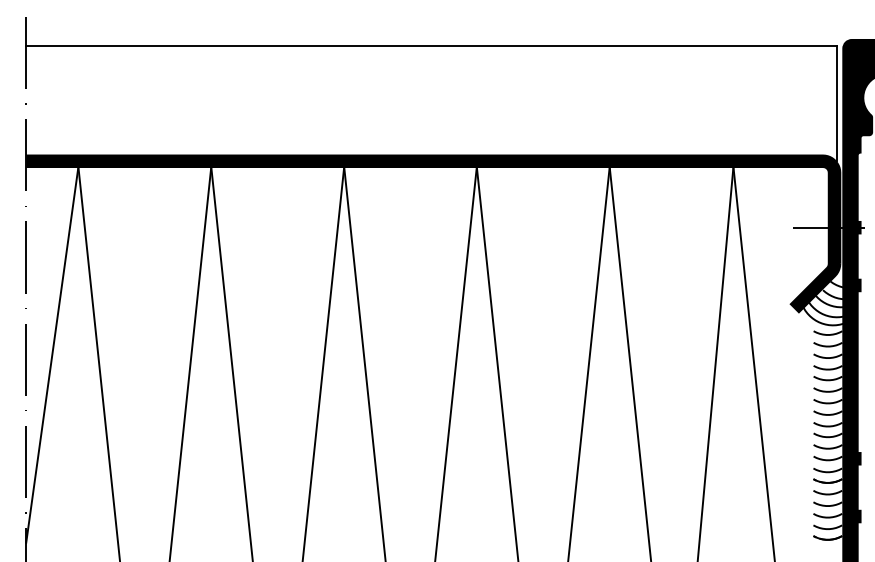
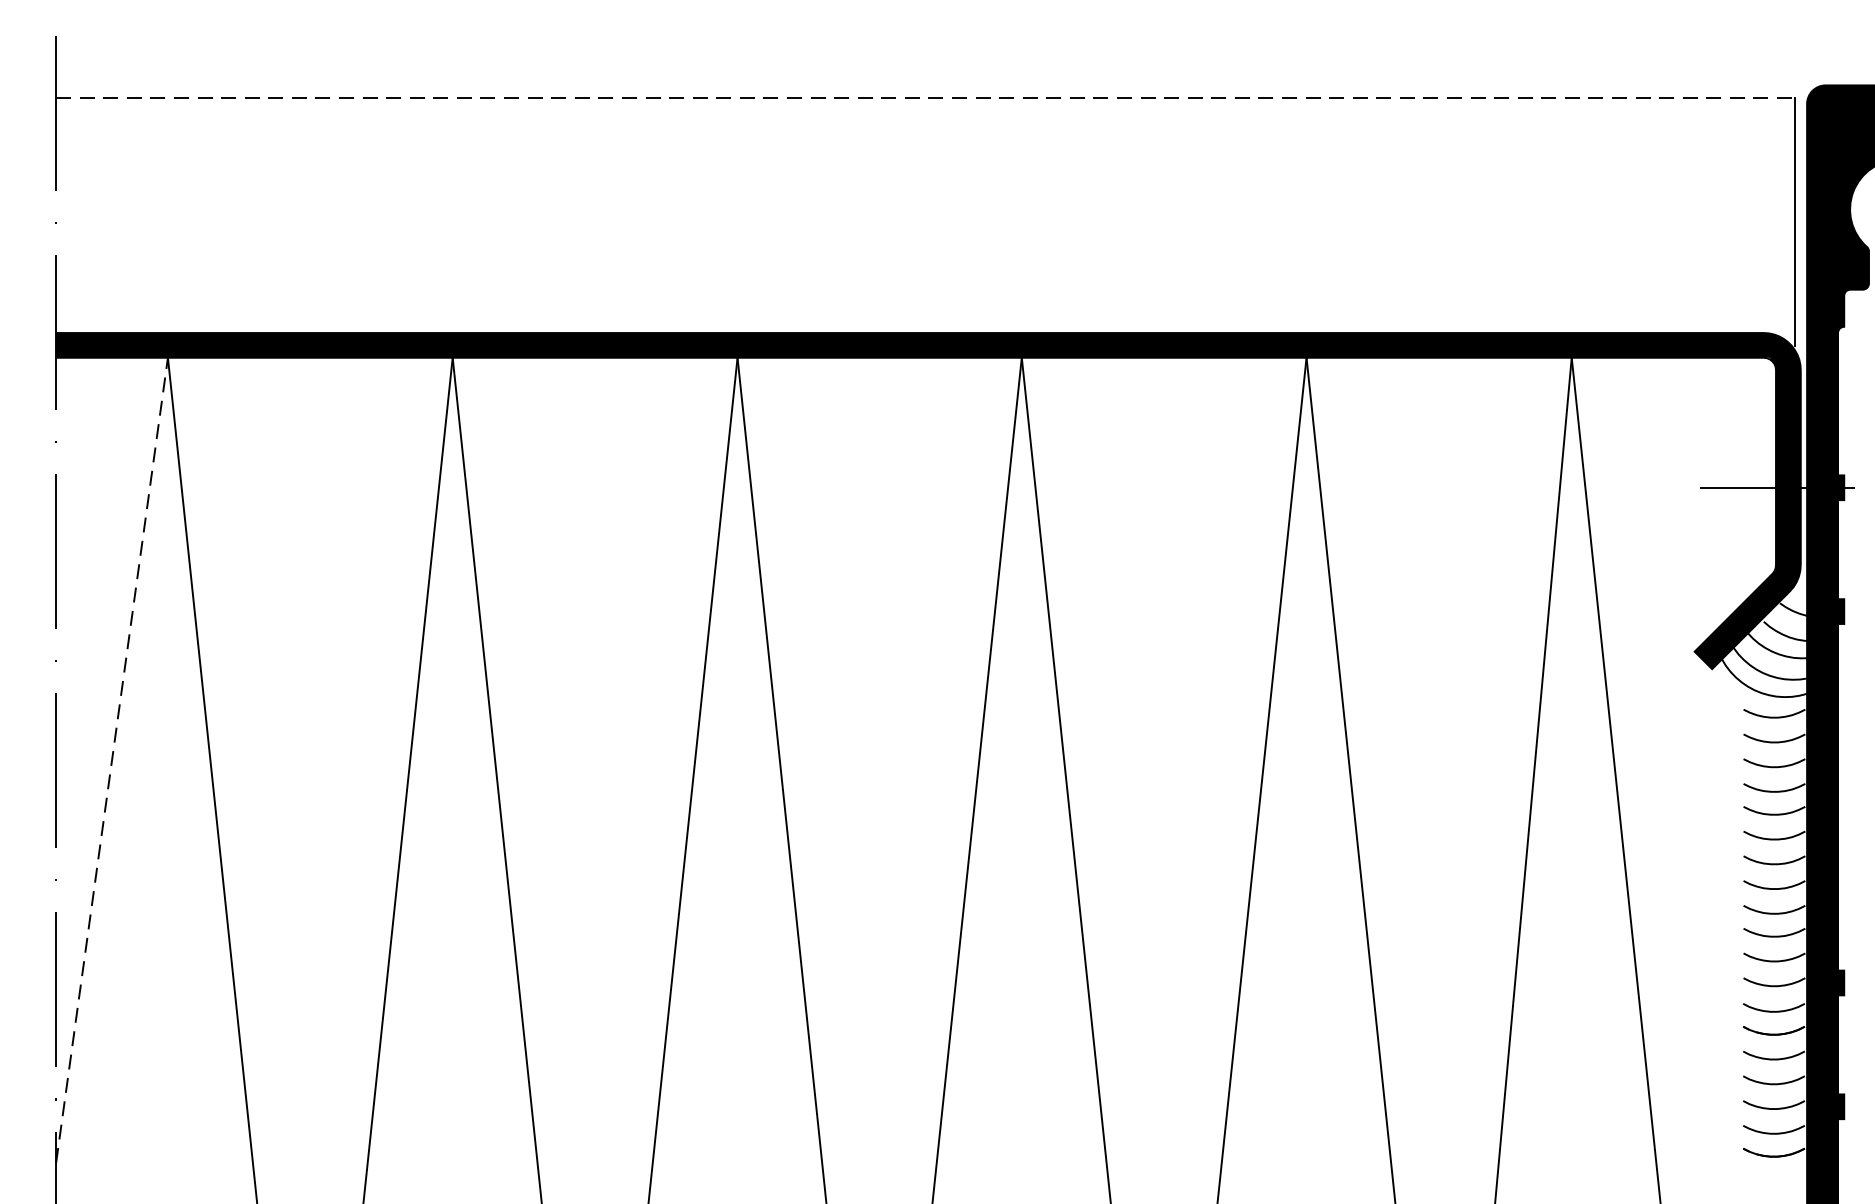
line: (431, 45) -> (924, 97), solid -> dashed
line: (52, 354) -> (112, 759), solid -> dashed

